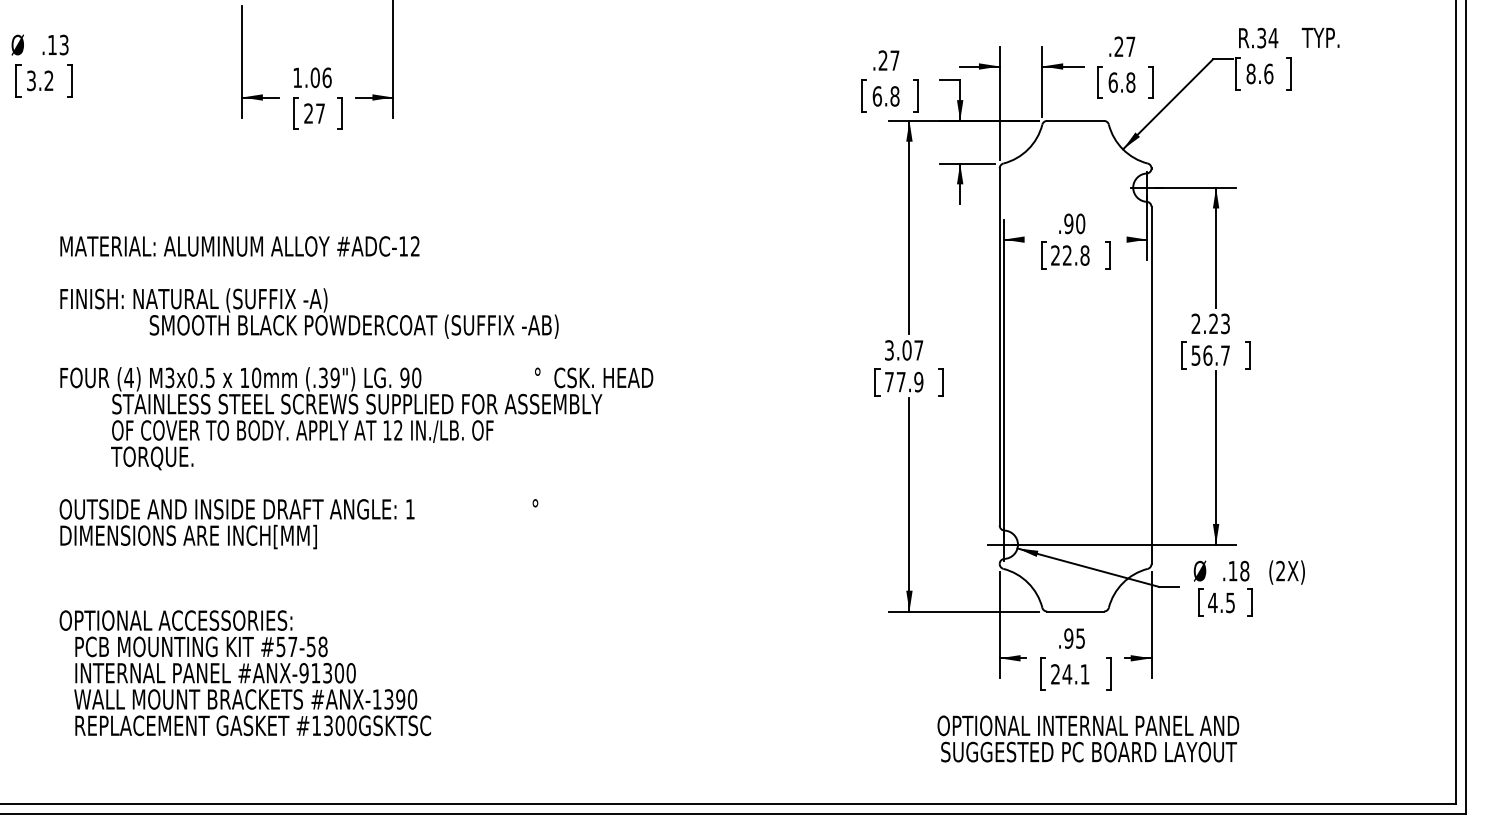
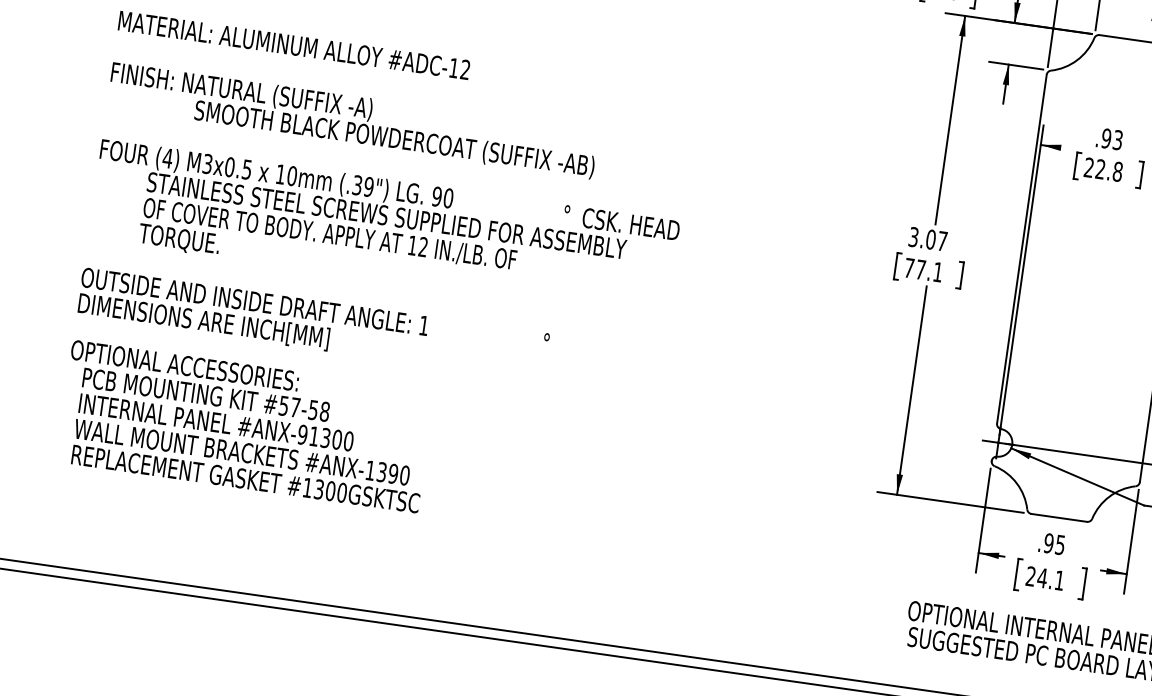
text: (1080, 223) -> (1117, 139), .90 -> .93
text: (918, 381) -> (937, 271), 77.9 -> 77.1
text: (244, 673) -> (244, 426), moved

